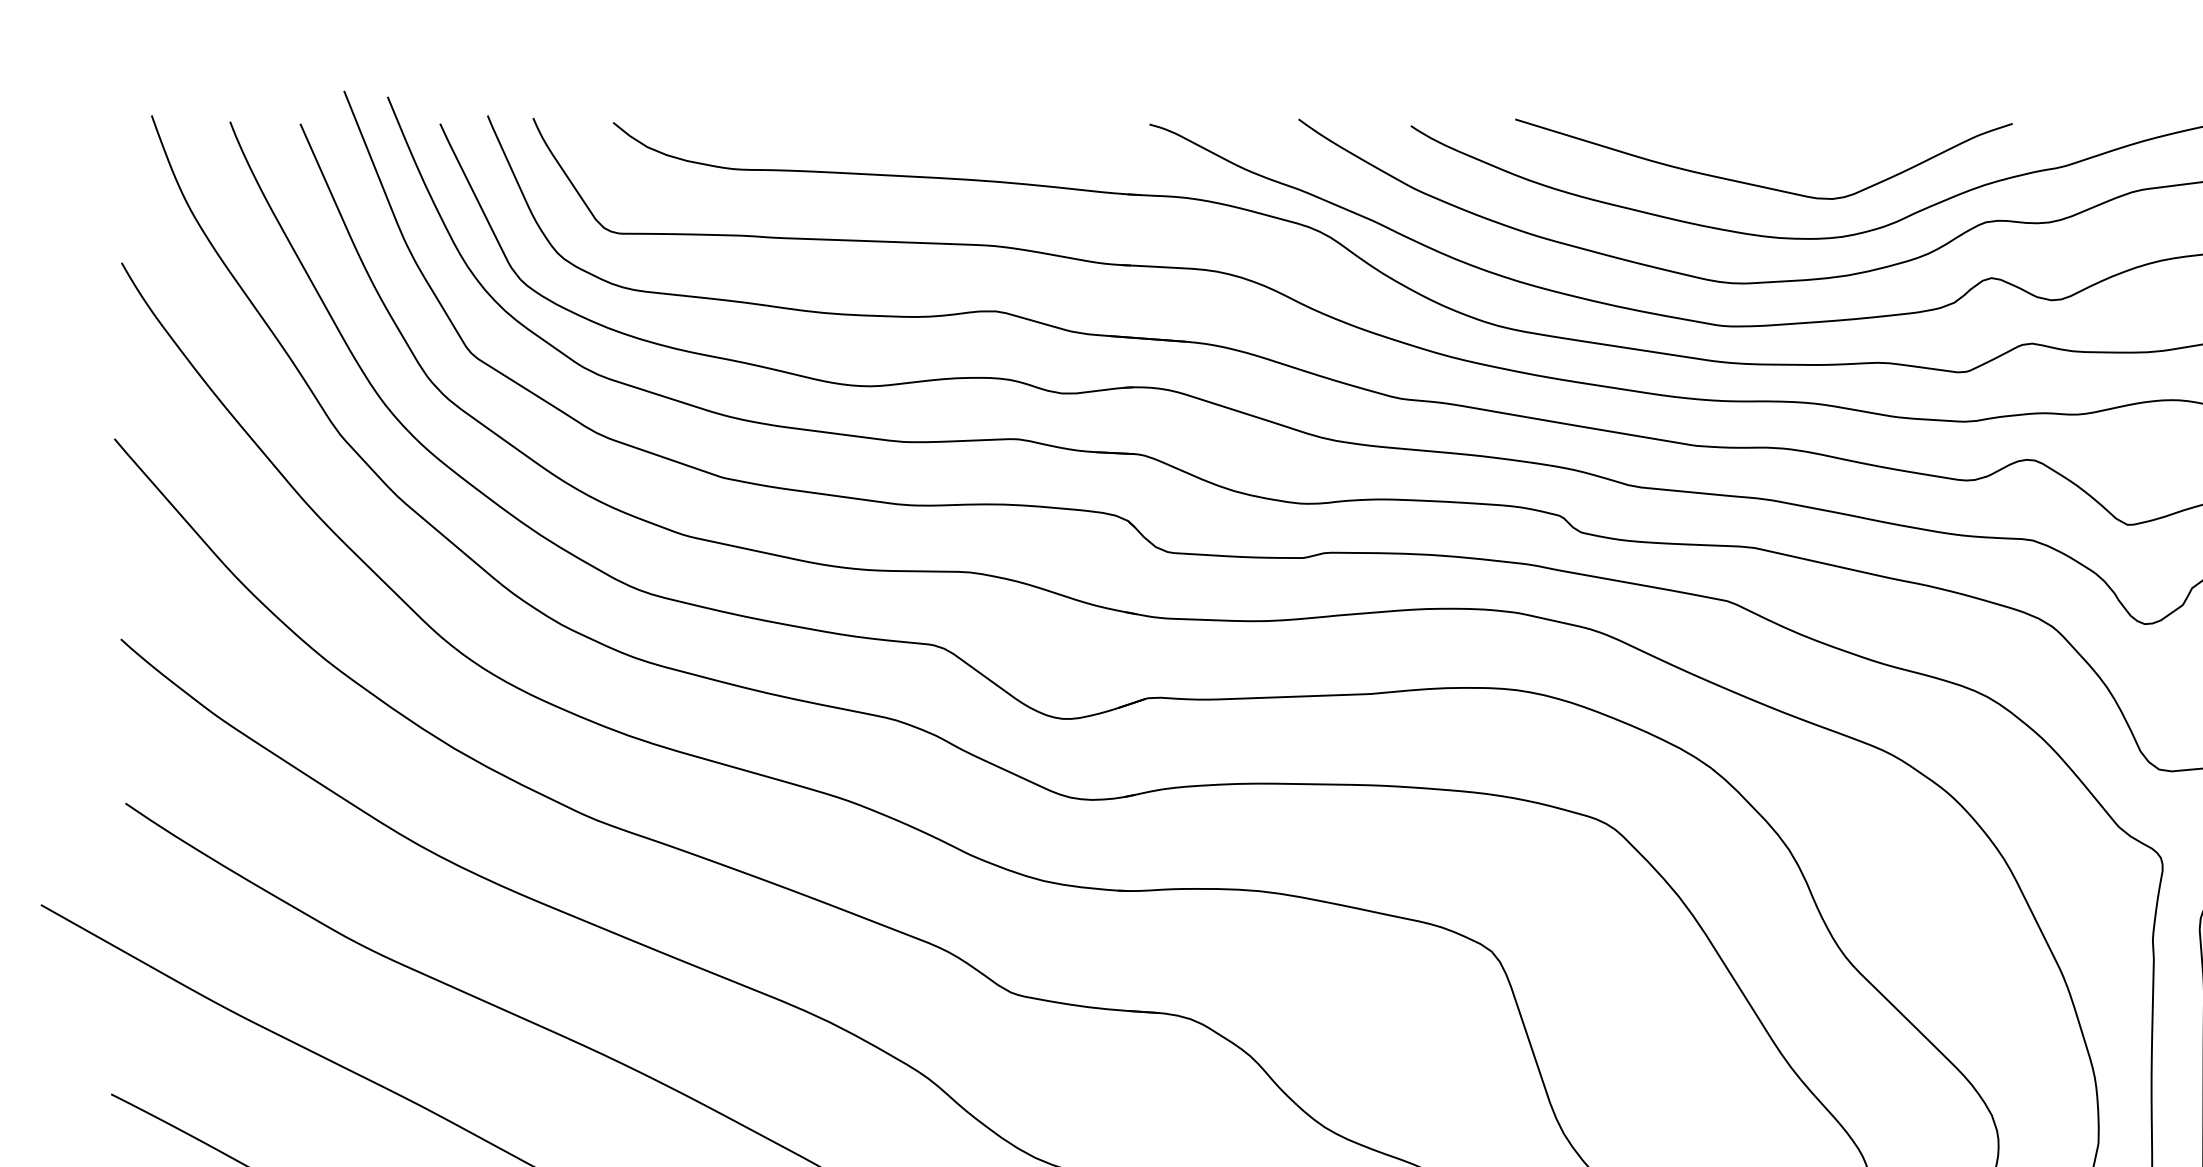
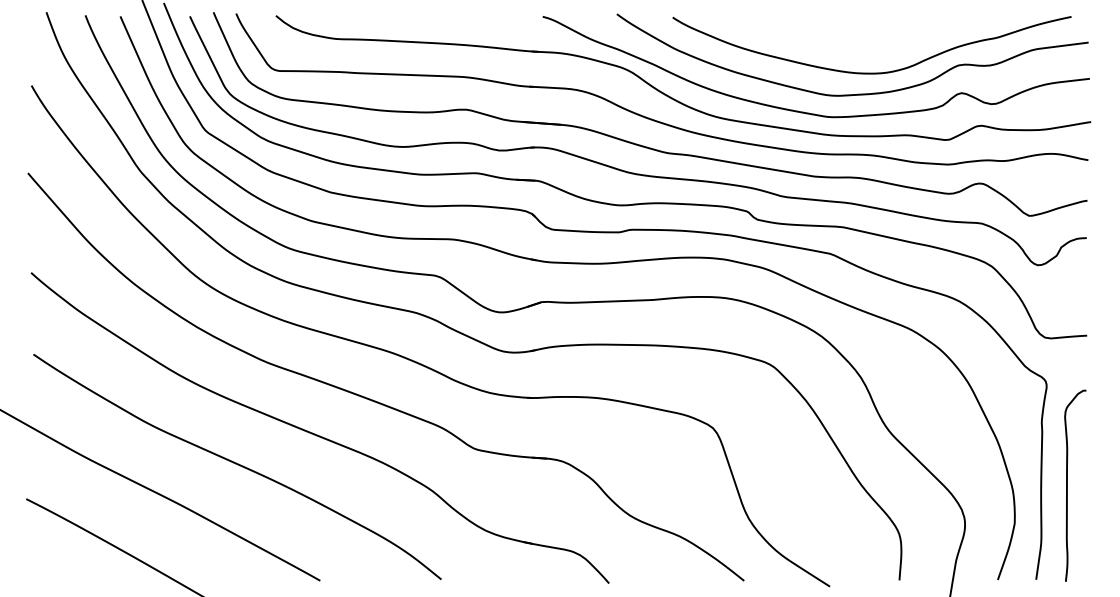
curve: (1762, 184) -> (847, 46), removed

